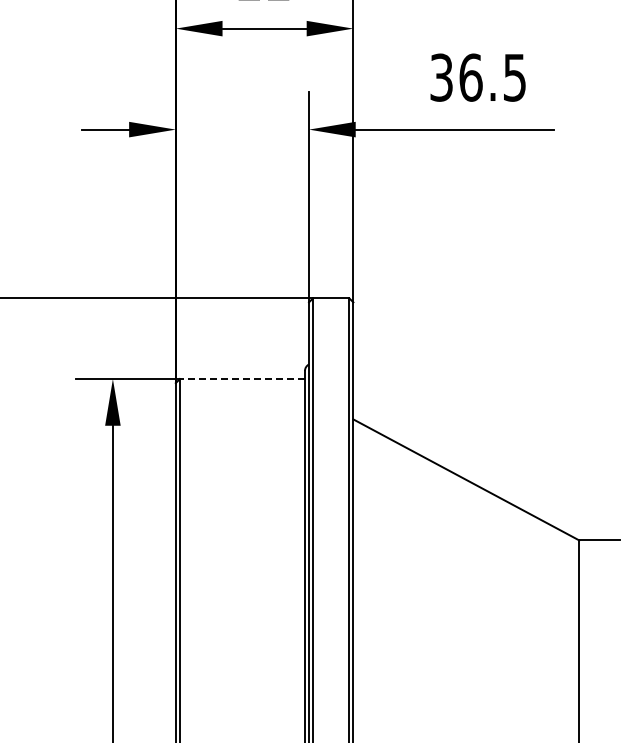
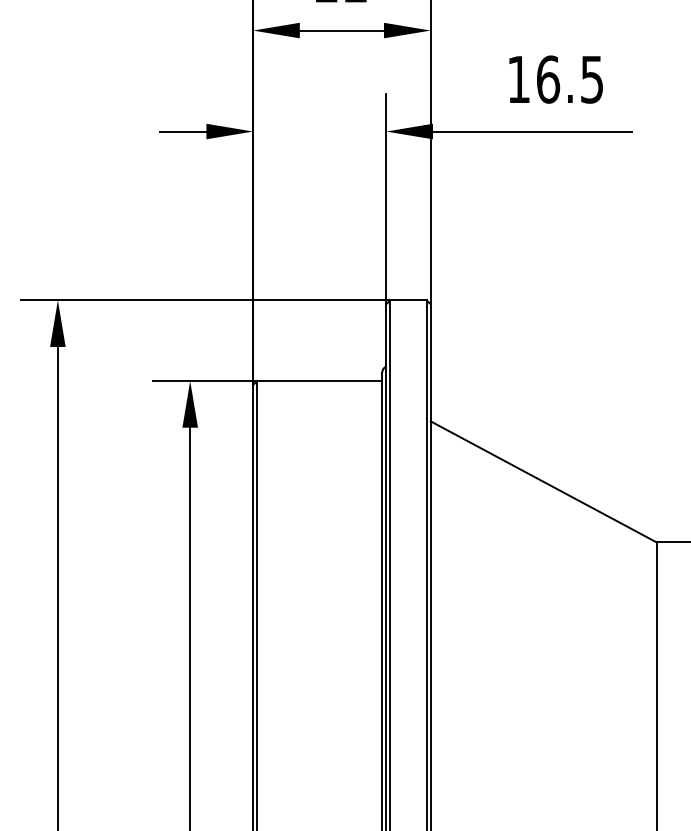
text: (441, 77) -> (518, 79), 36.5 -> 16.5
line: (242, 379) -> (319, 381), dashed -> solid

